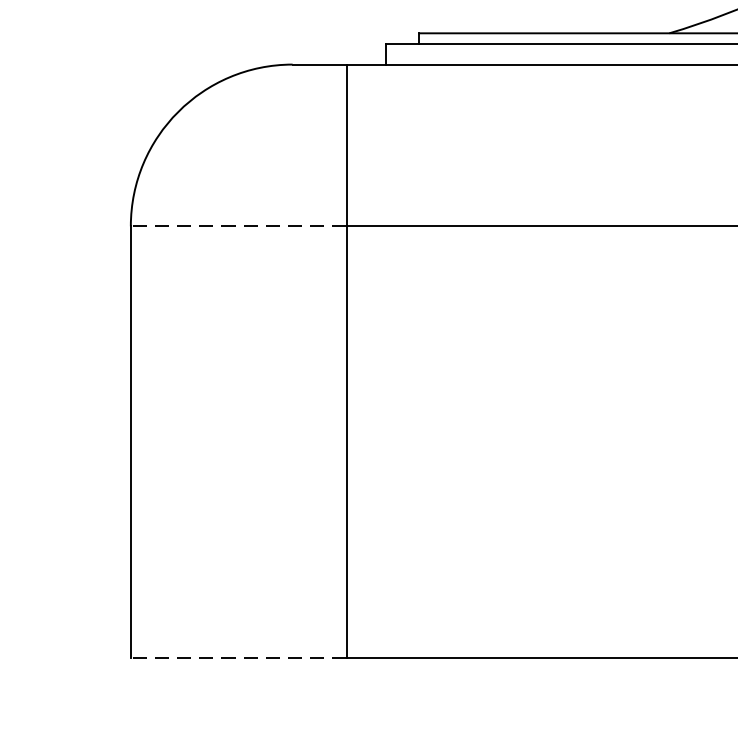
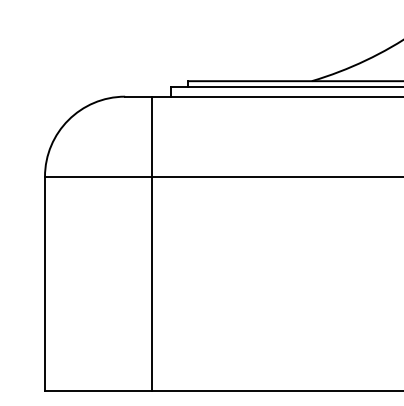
line: (236, 225) -> (97, 176), dashed -> solid
line: (236, 657) -> (97, 390), dashed -> solid

